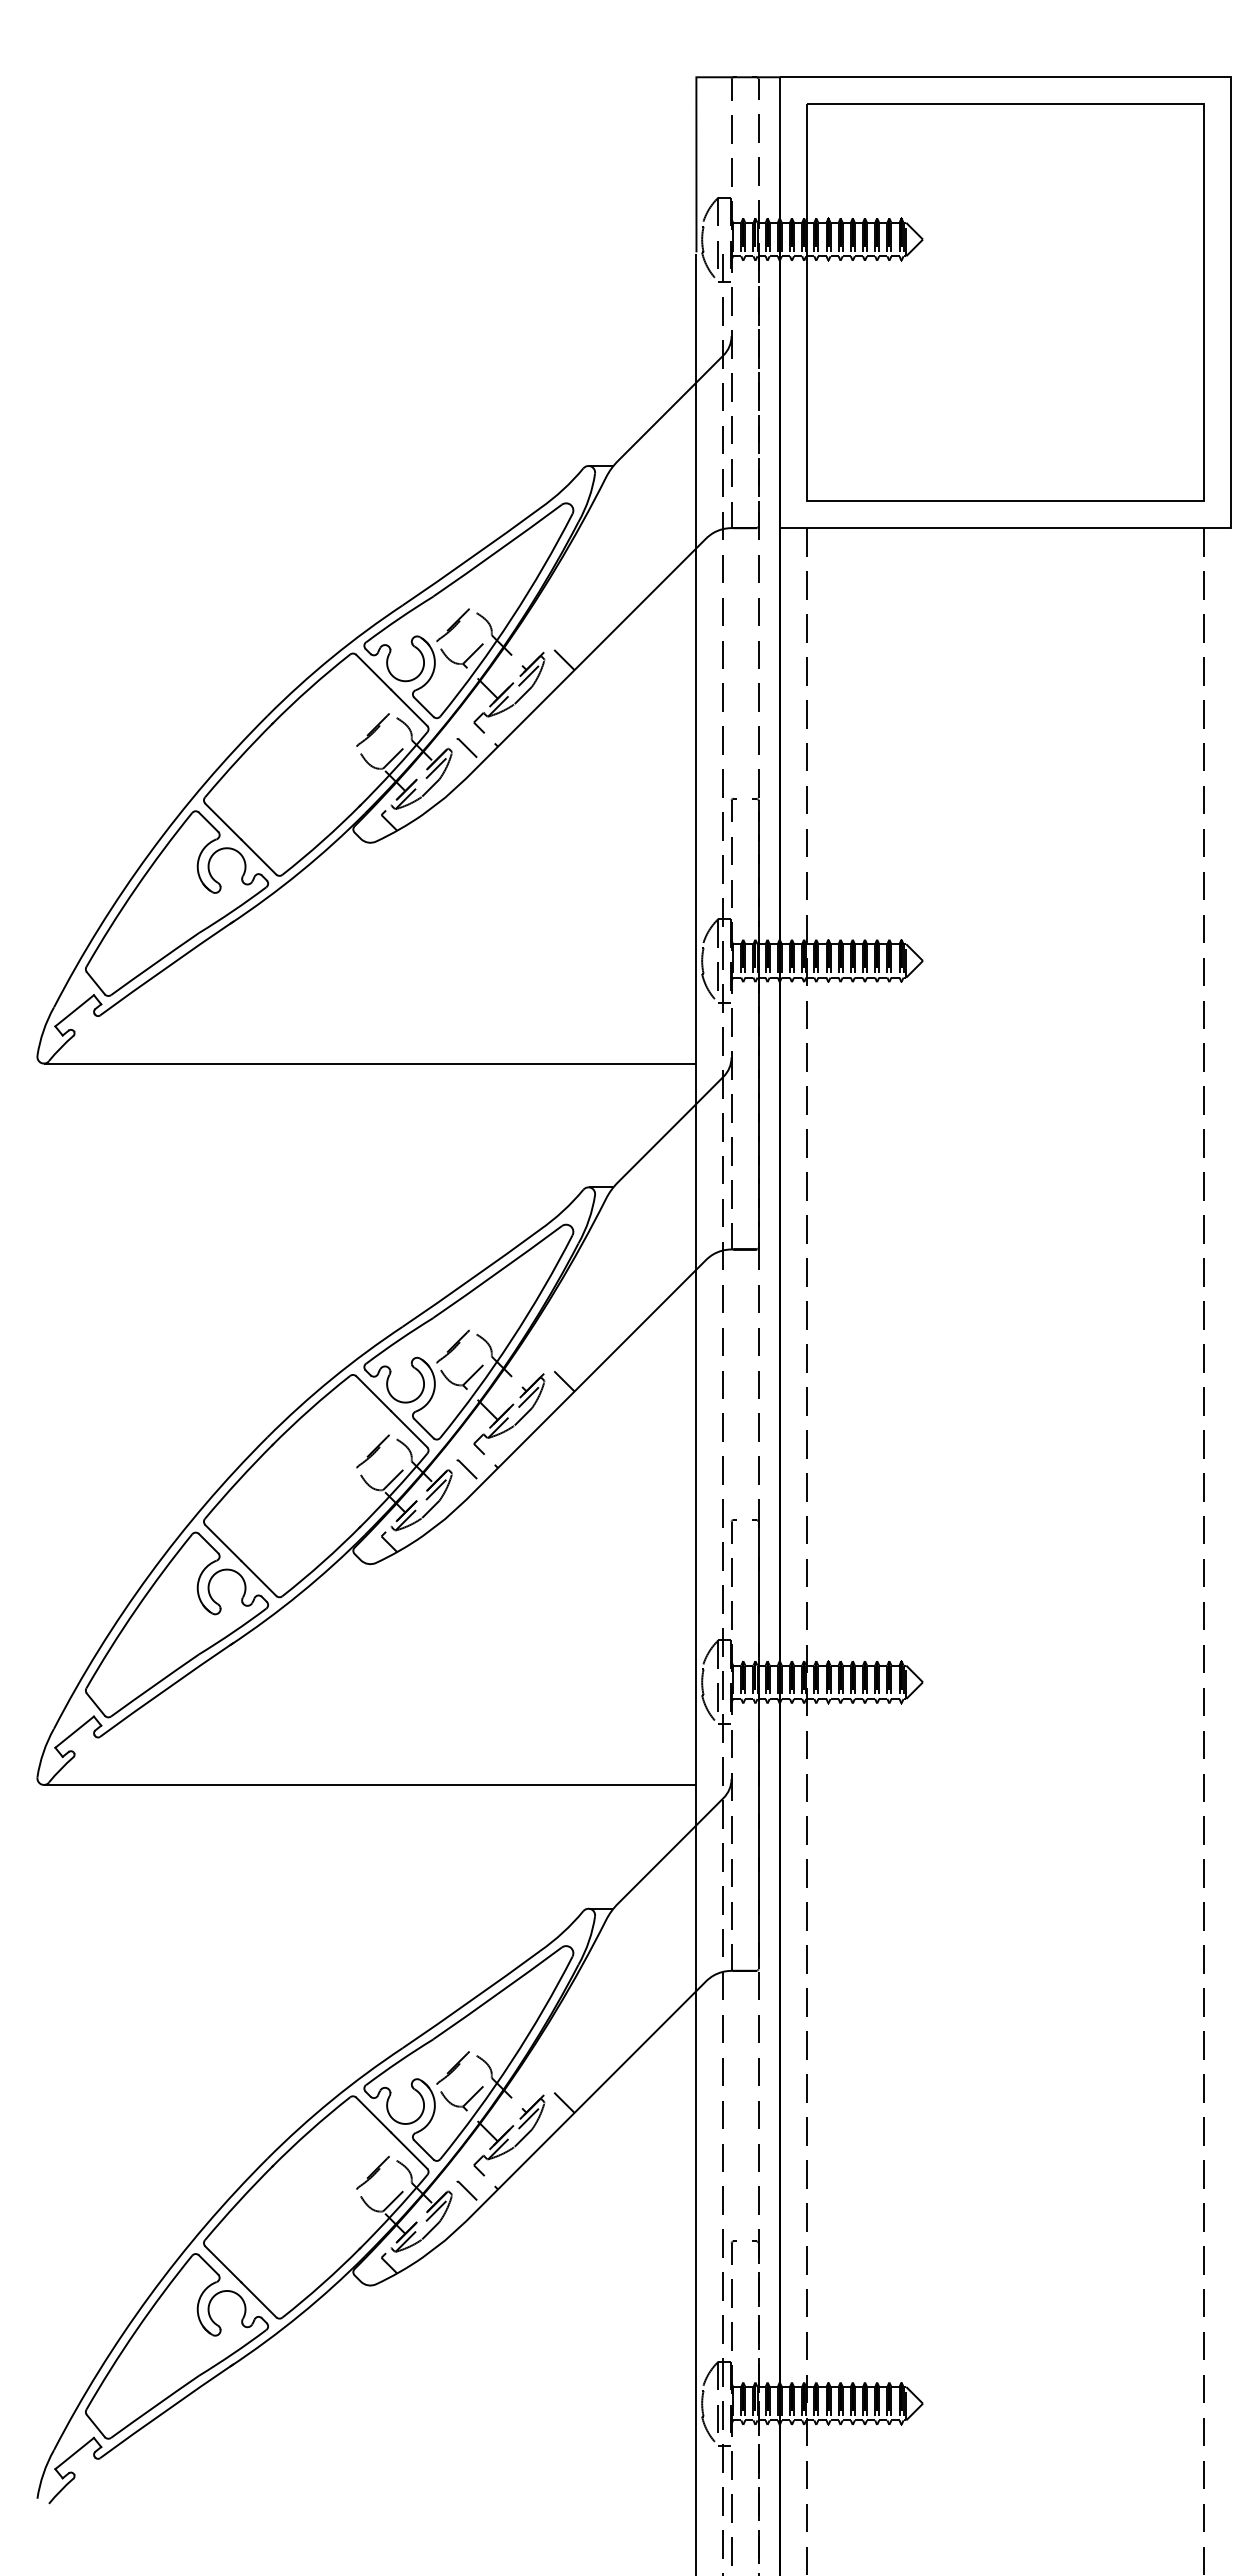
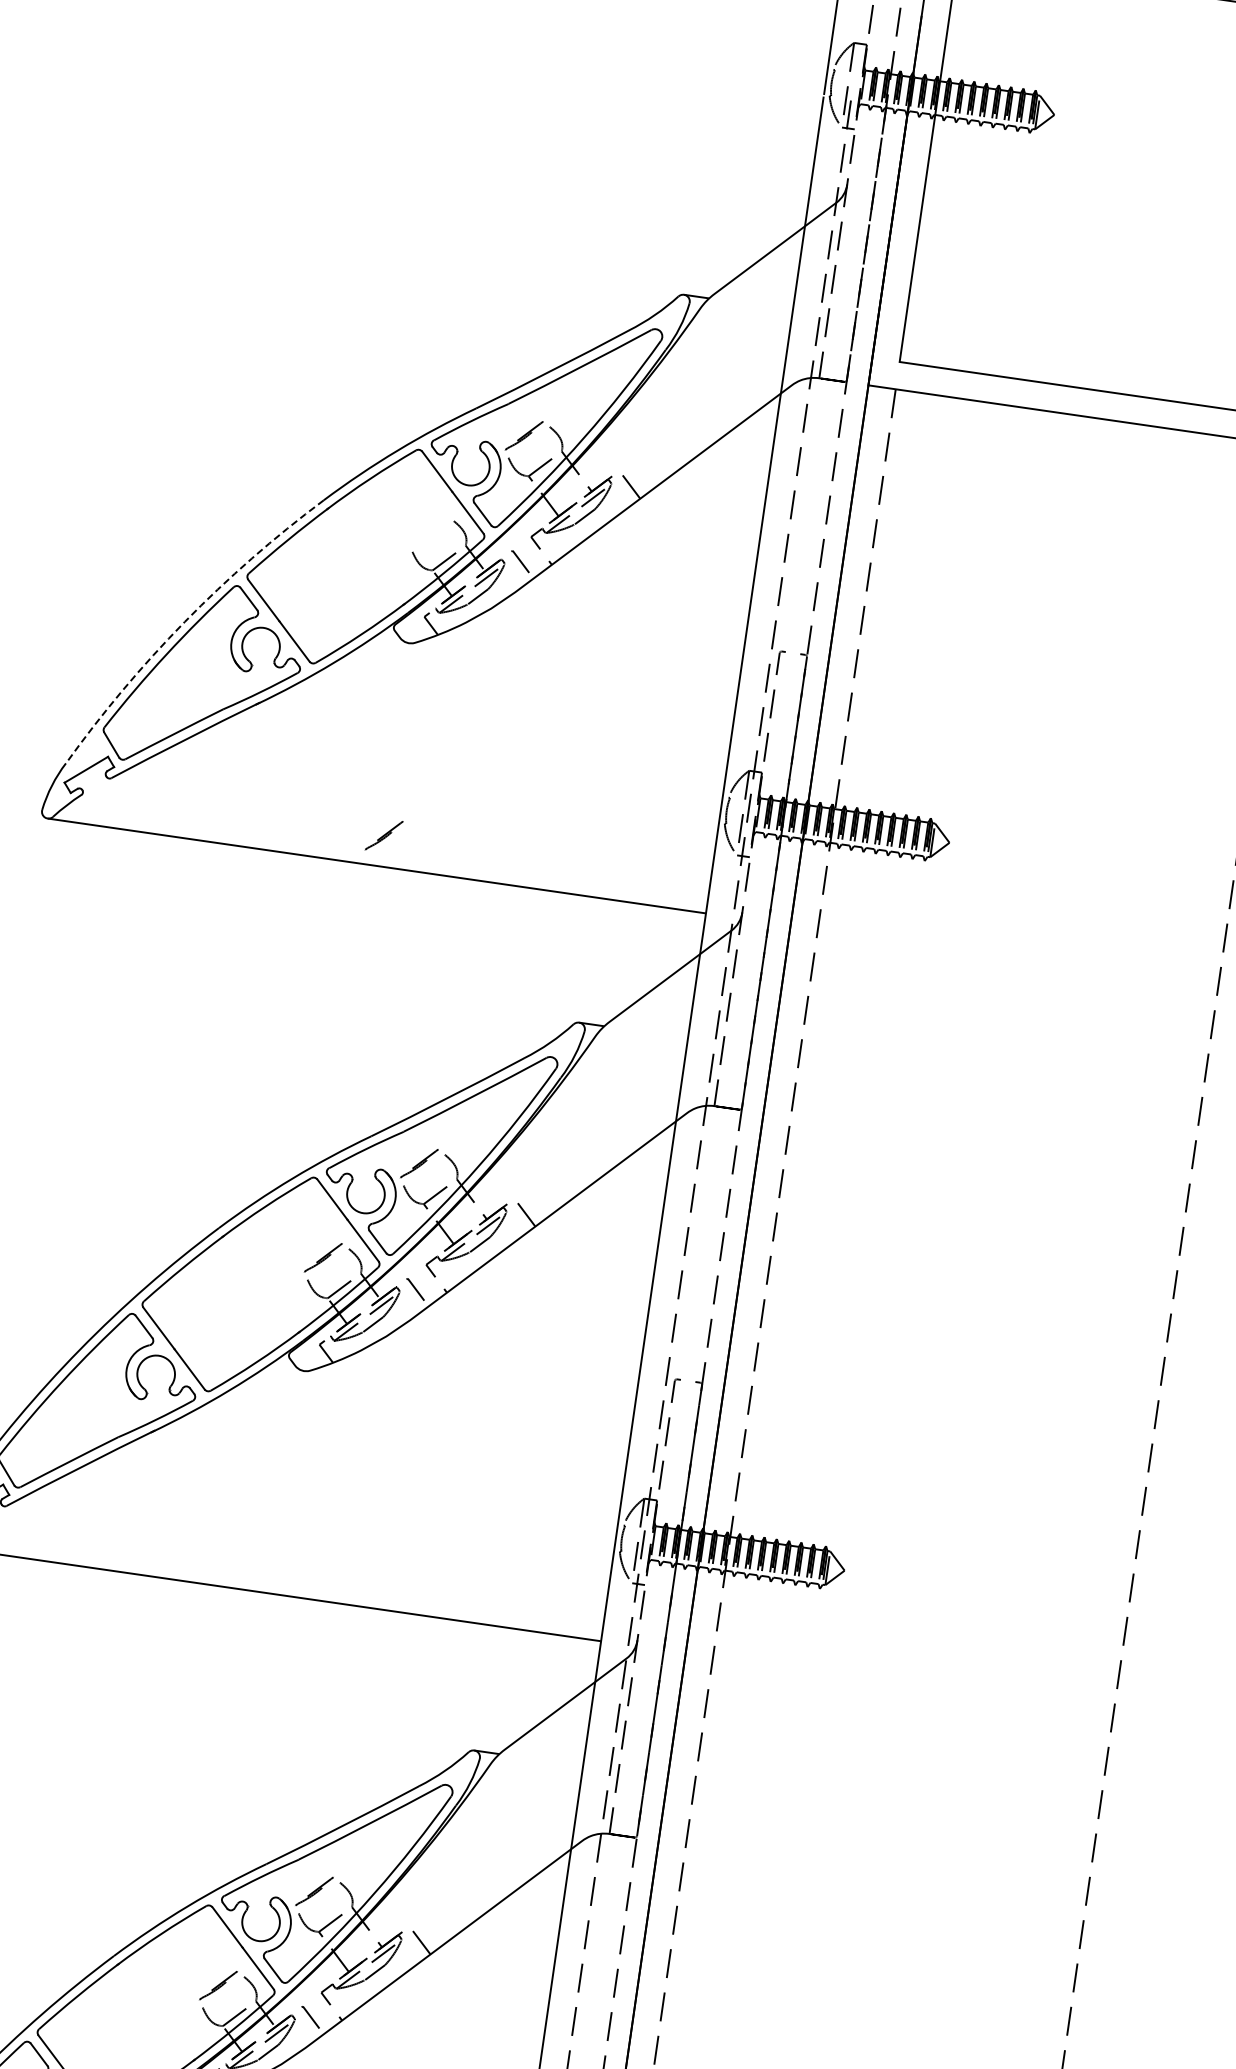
line: (372, 729) -> (383, 834), moved
arc: (149, 853) -> (184, 621), solid -> dashed

